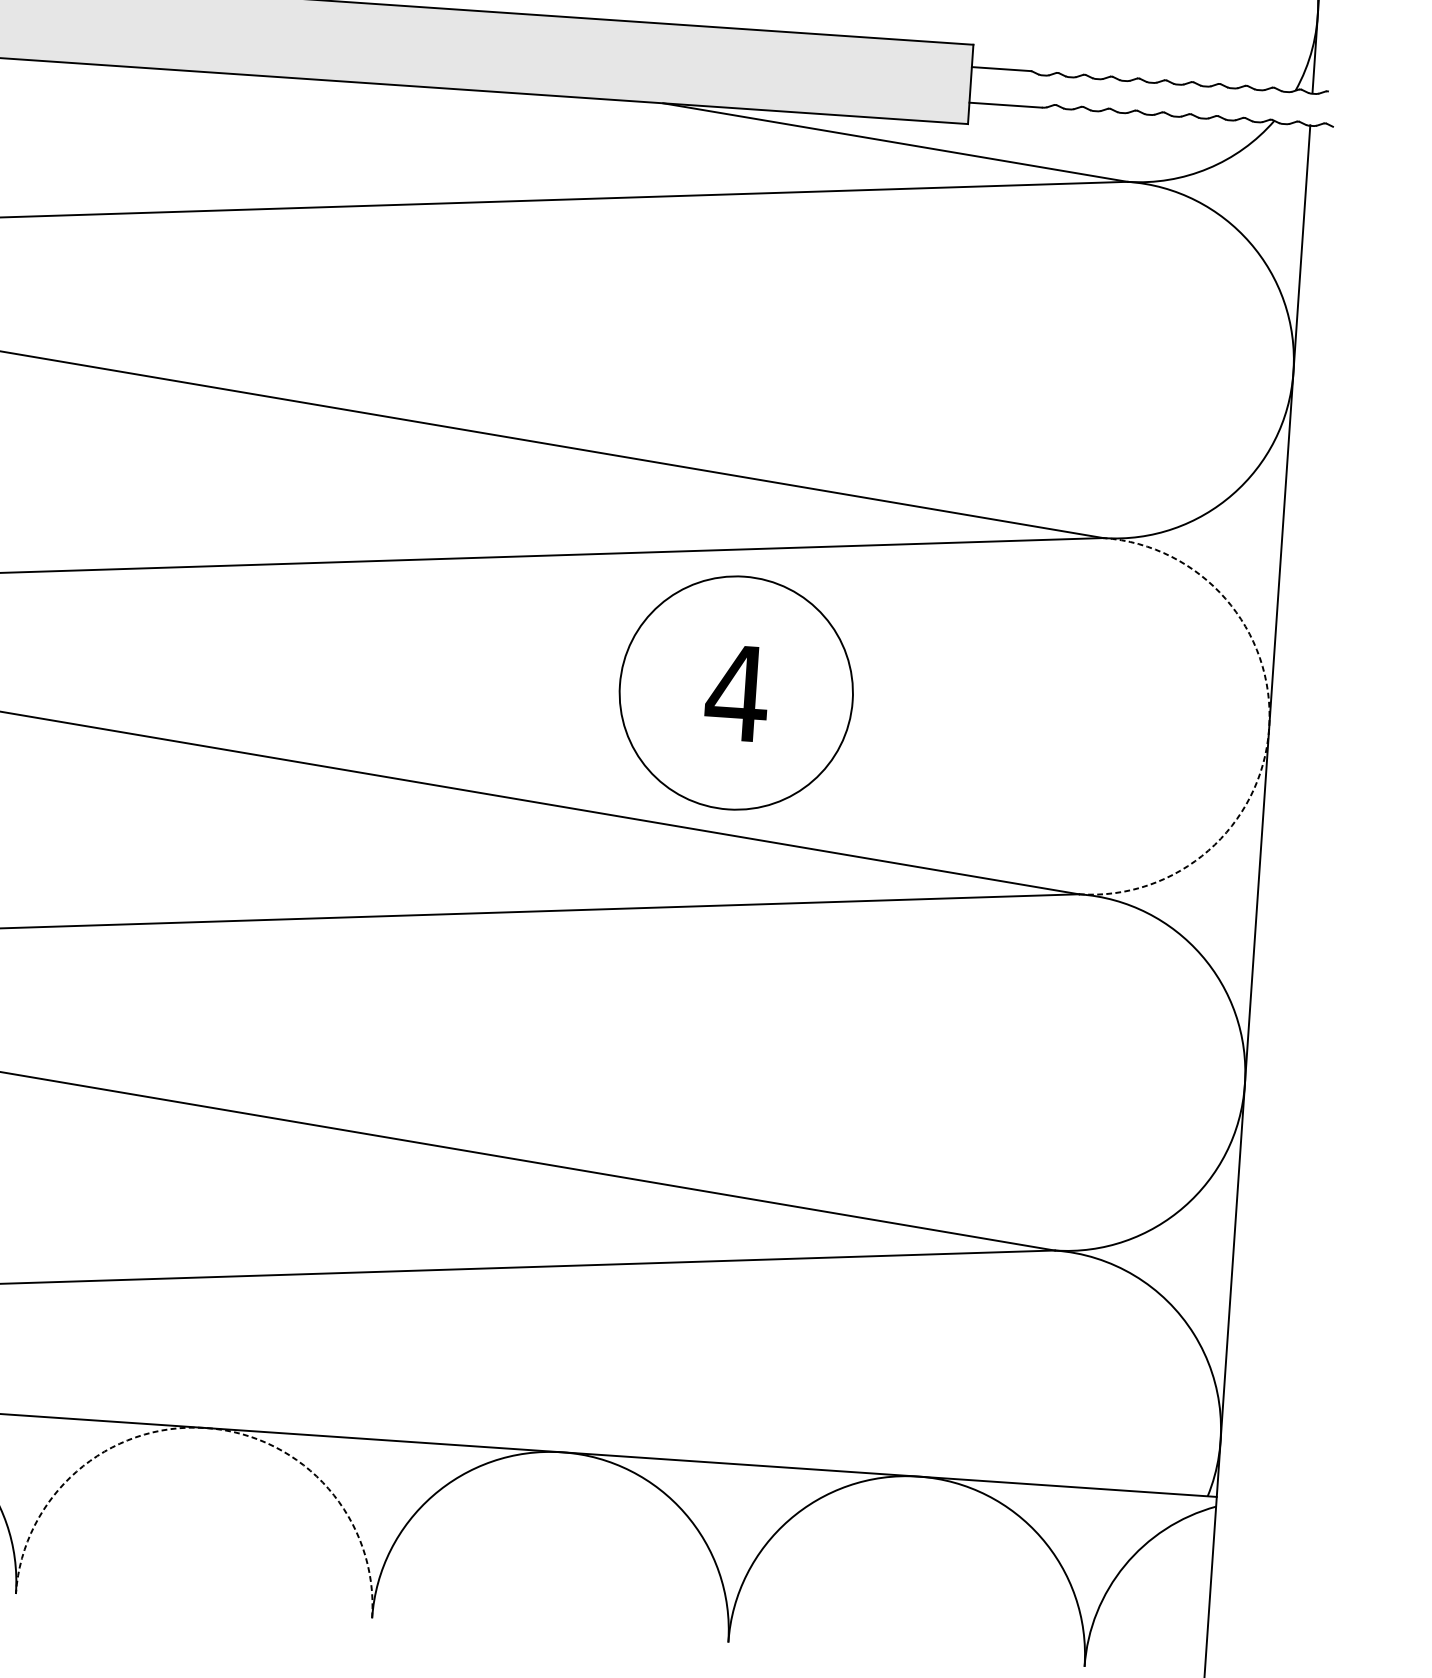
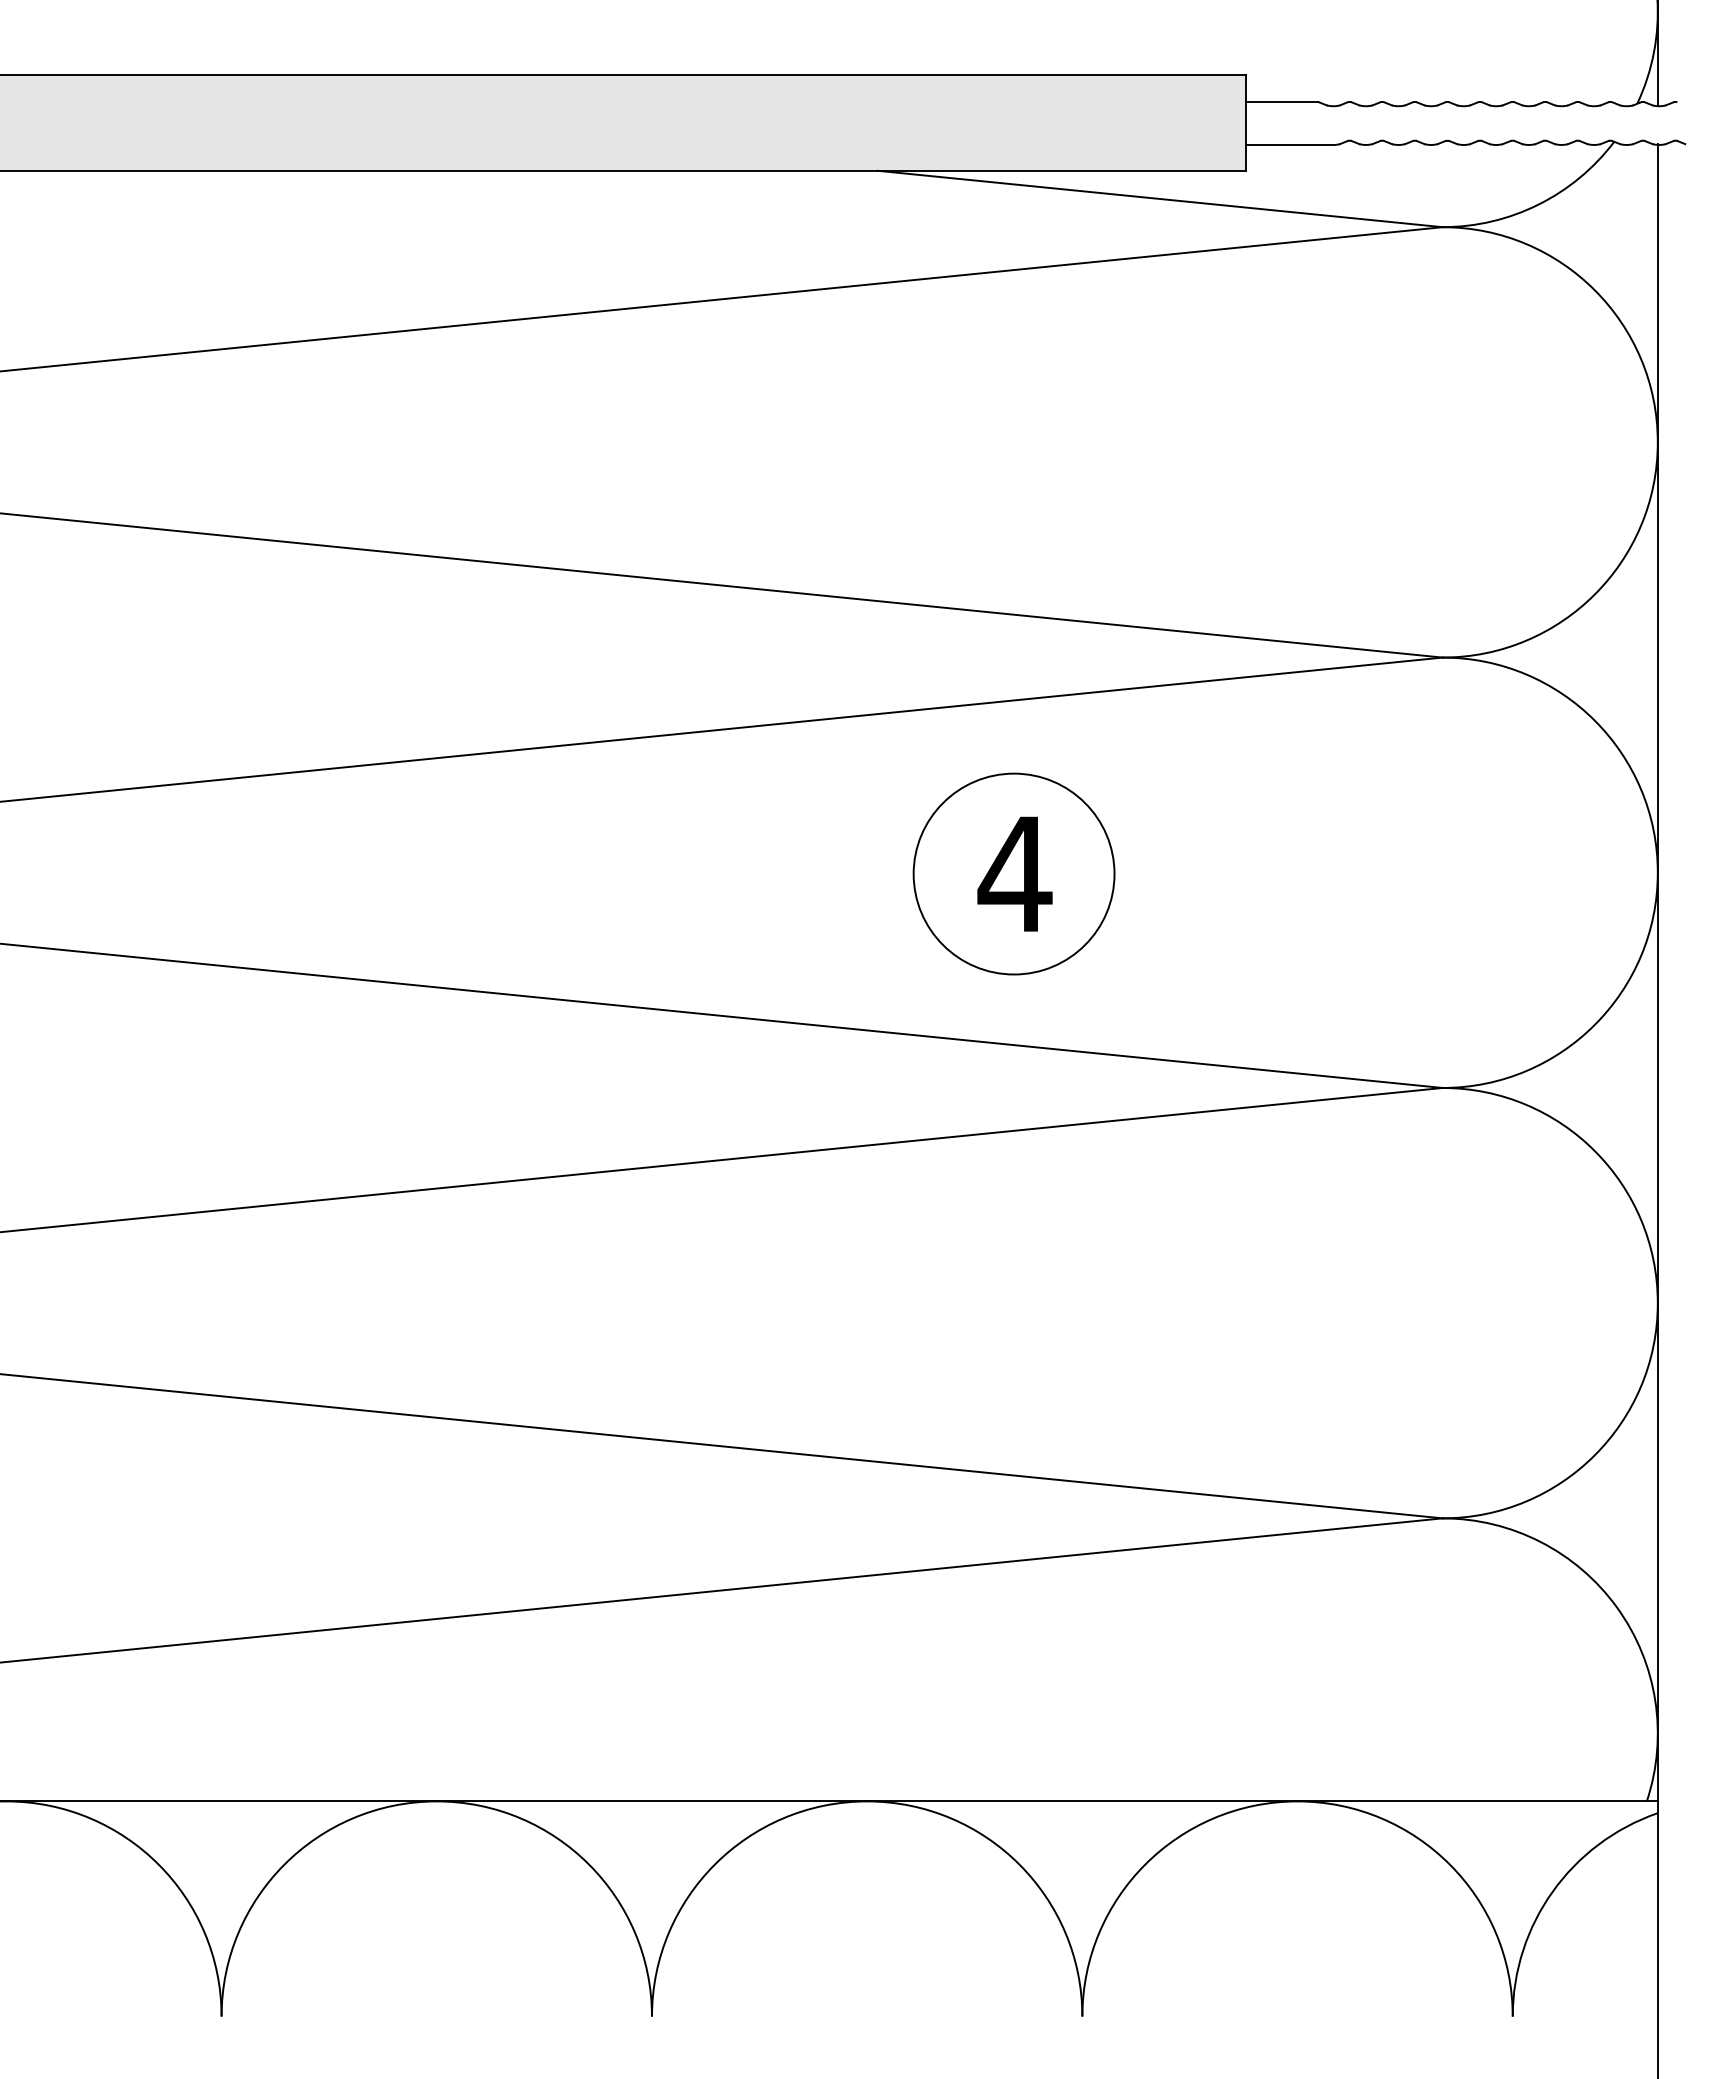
circle: (735, 692) -> (1013, 873), size x0.71
arc: (1268, 728) -> (1657, 872), dashed -> solid
arc: (205, 1428) -> (436, 1801), dashed -> solid

